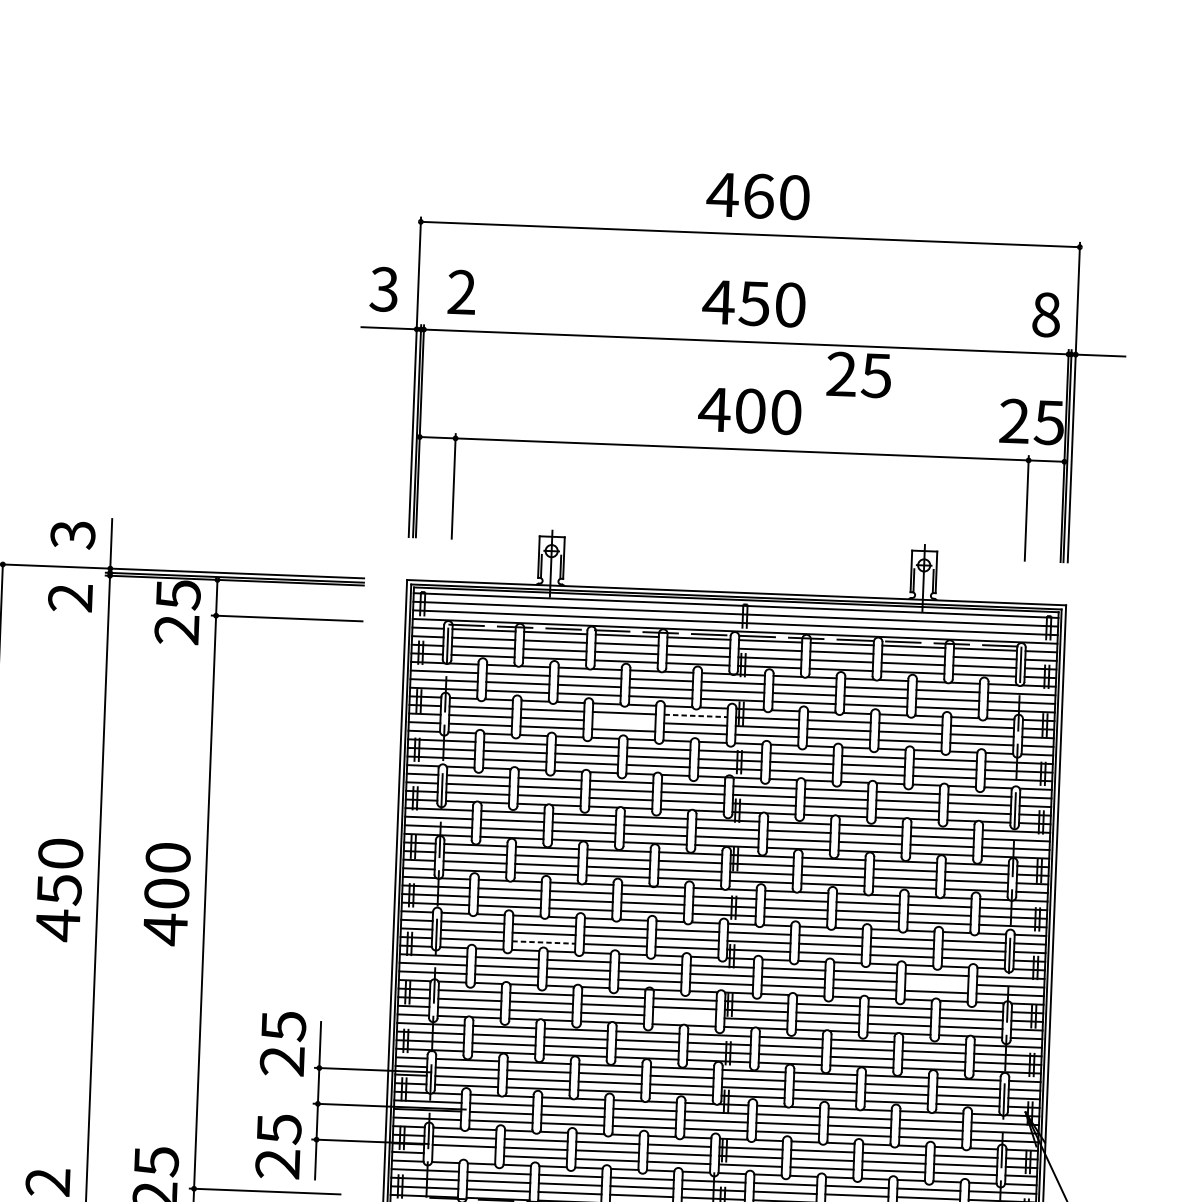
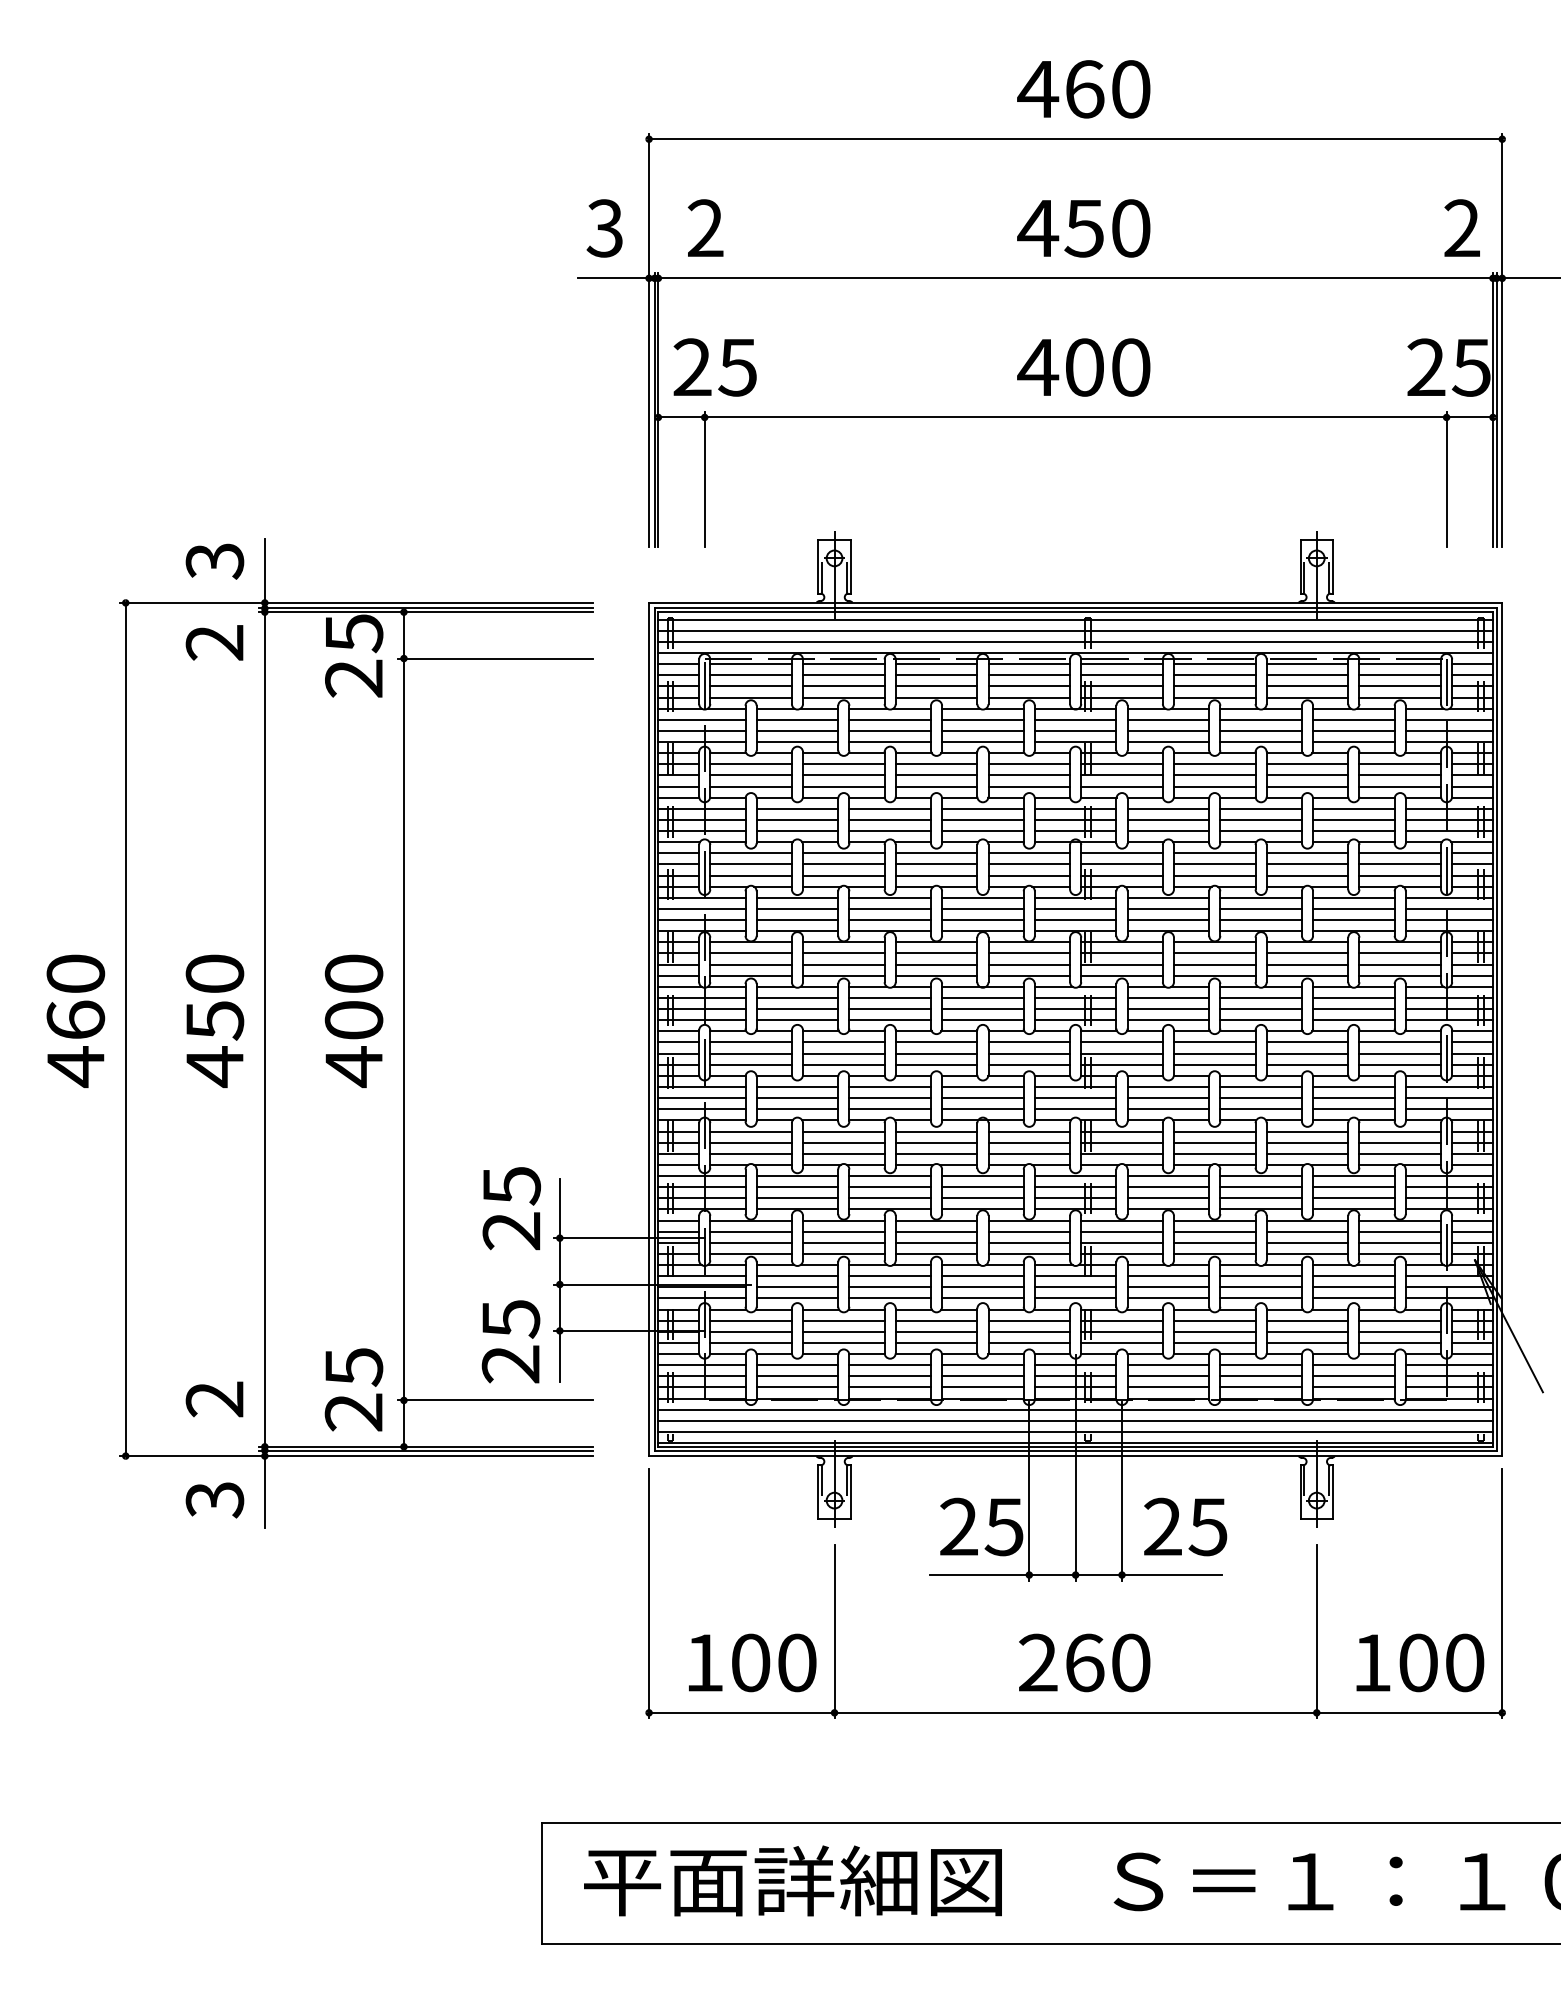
text: (1046, 314) -> (1462, 228), 8 -> 2
text: (858, 375) -> (714, 367), moved
line: (696, 716) -> (1029, 764), dashed -> solid
line: (623, 721) -> (936, 775), added
line: (543, 942) -> (843, 1064), dashed -> solid
line: (936, 983) -> (1353, 1098), added
line: (684, 1016) -> (1029, 1153), added
line: (463, 1154) -> (750, 1342), added

